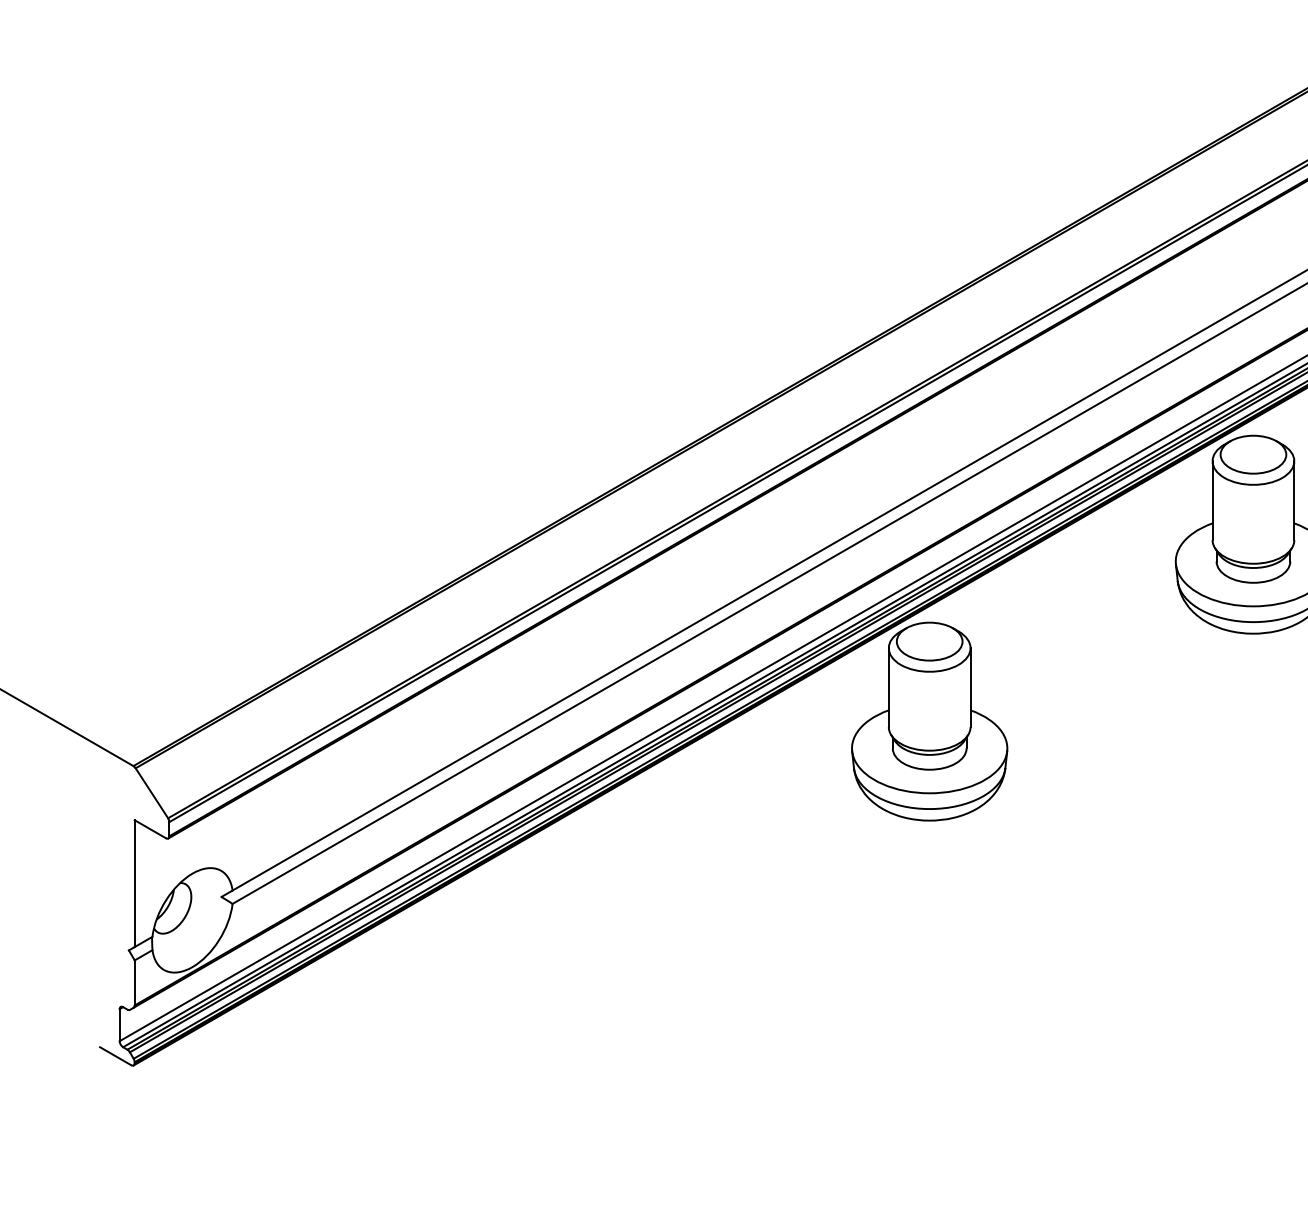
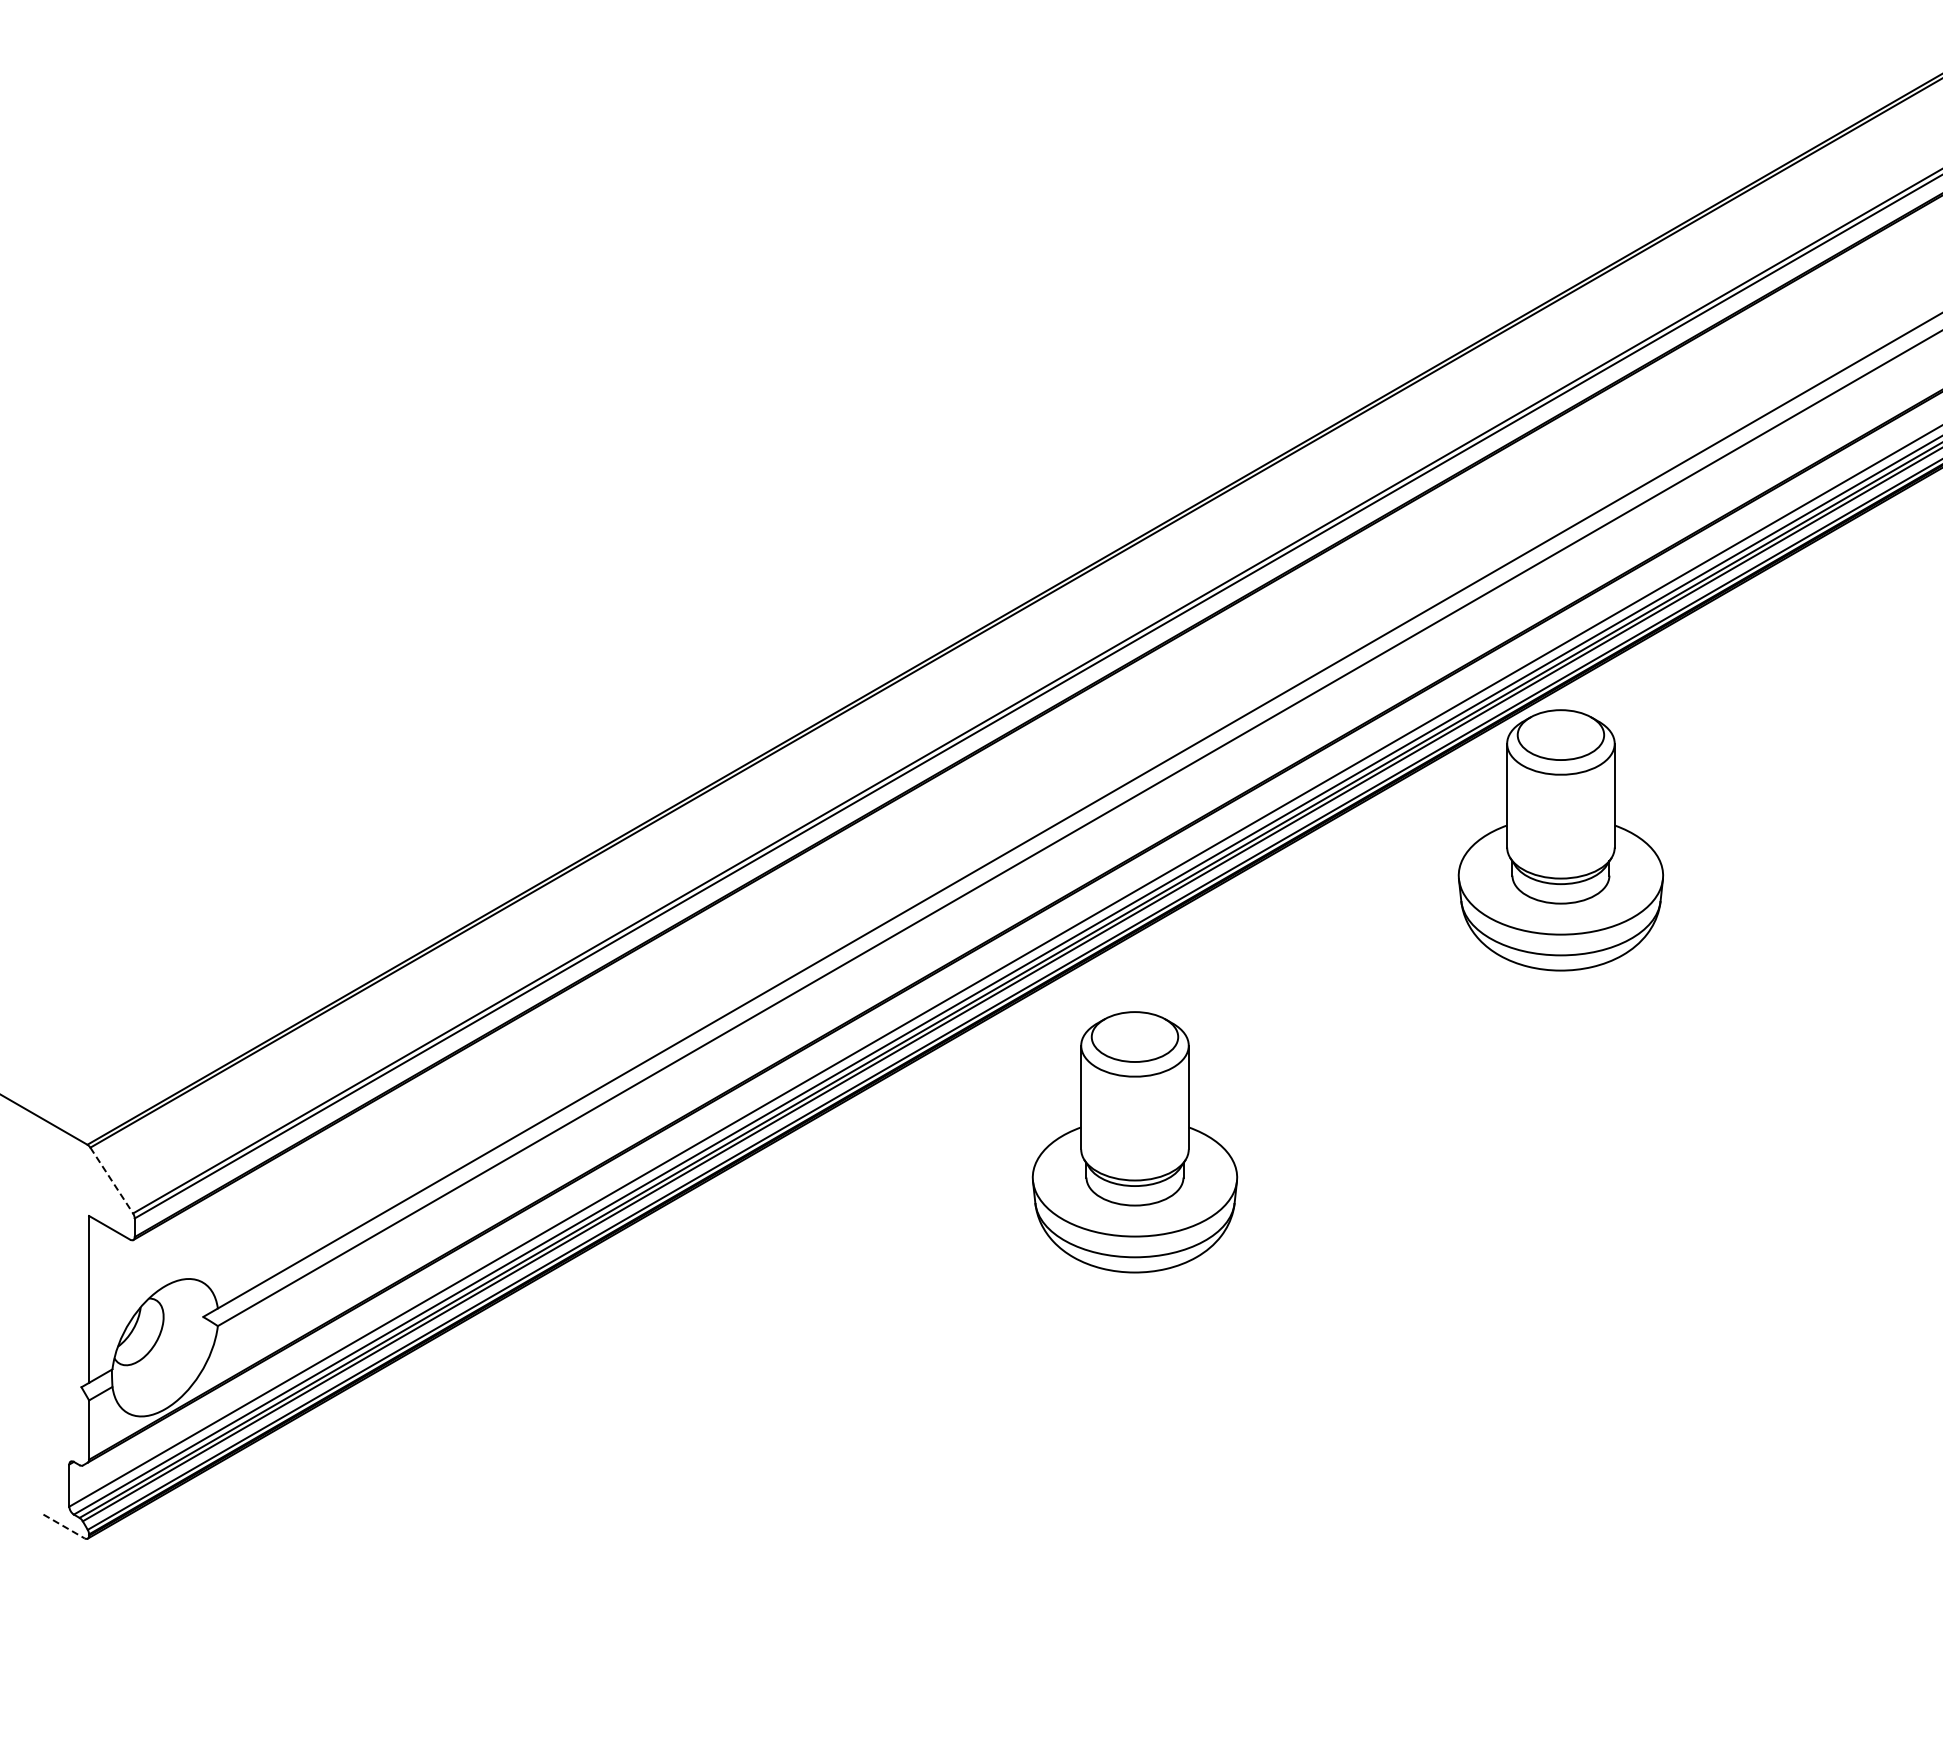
part: (929, 721) -> (1134, 1142), moved
line: (152, 793) -> (112, 1180), solid -> dashed
line: (116, 1056) -> (64, 1526), solid -> dashed

